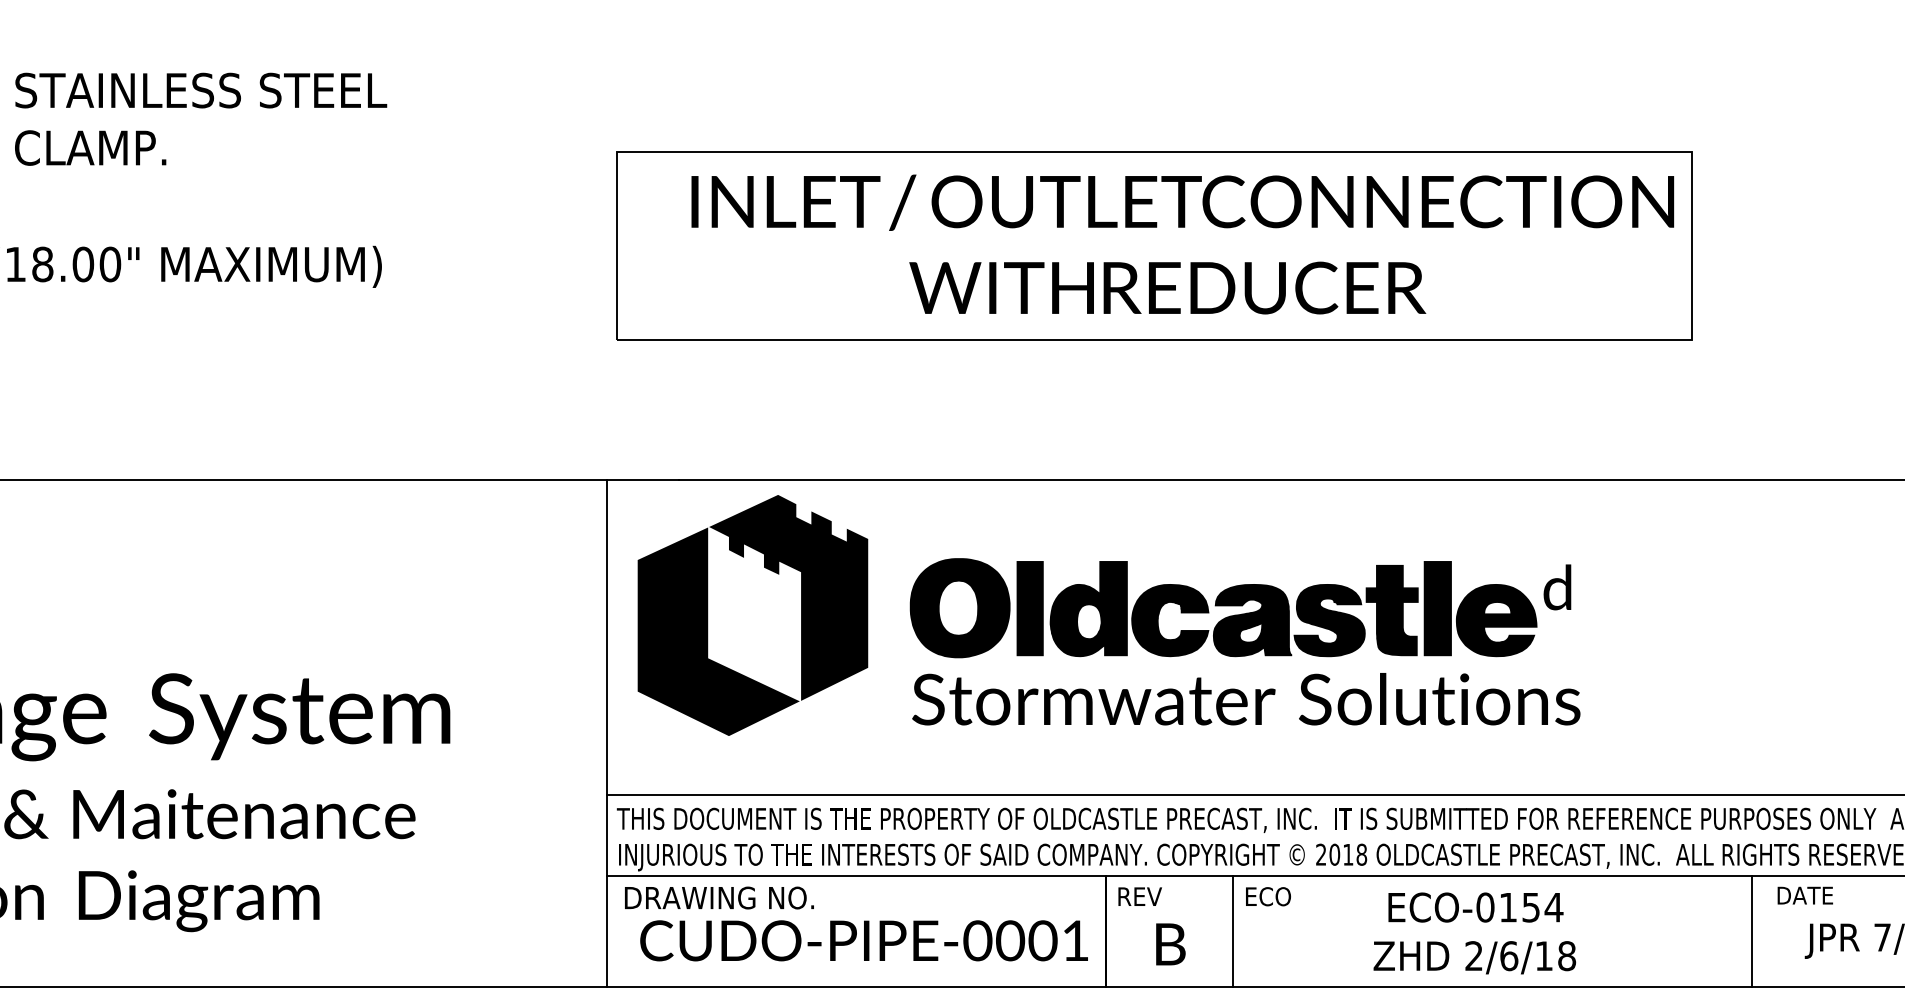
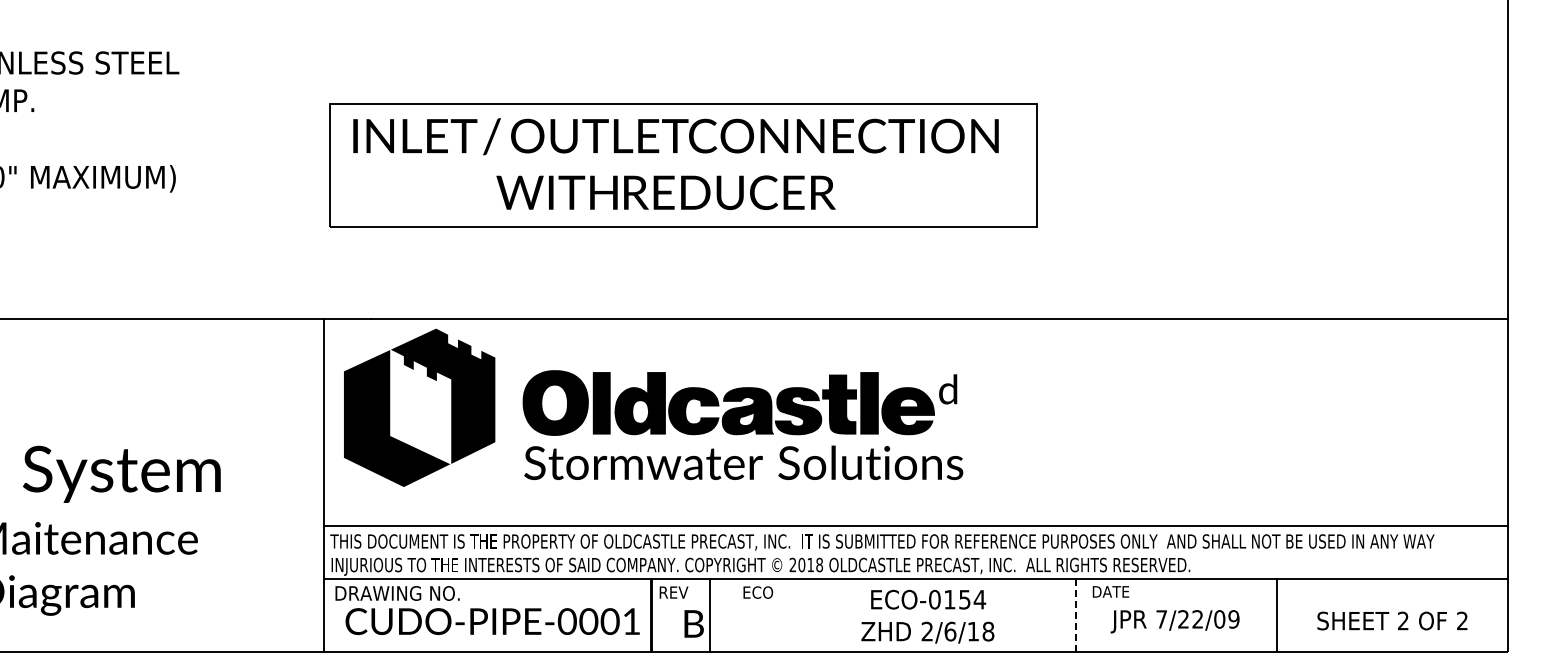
text: (1182, 243) -> (675, 163), moved
line: (1233, 930) -> (710, 614), moved
line: (1751, 930) -> (1075, 614), solid -> dashed
text: (1474, 933) -> (927, 616), moved

